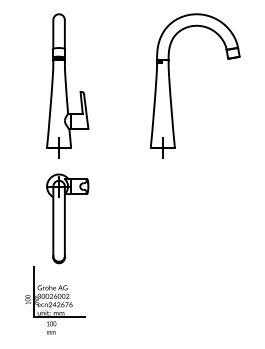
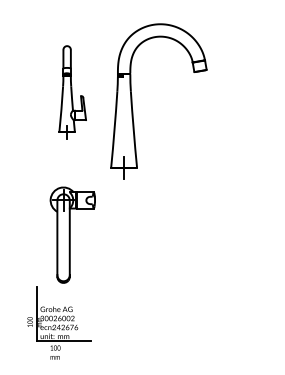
part: (67, 86) -> (72, 92), size x0.6
part: (170, 86) -> (132, 101), moved

